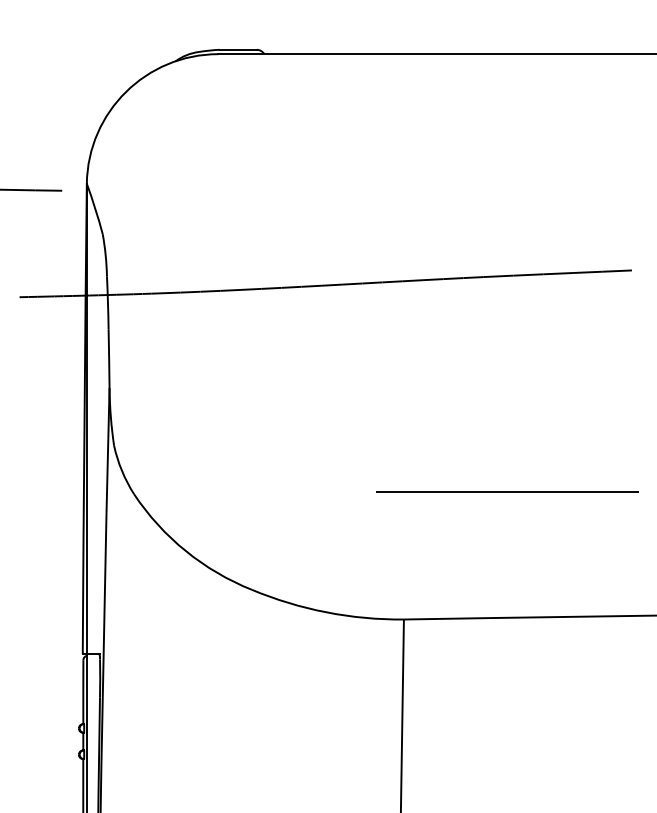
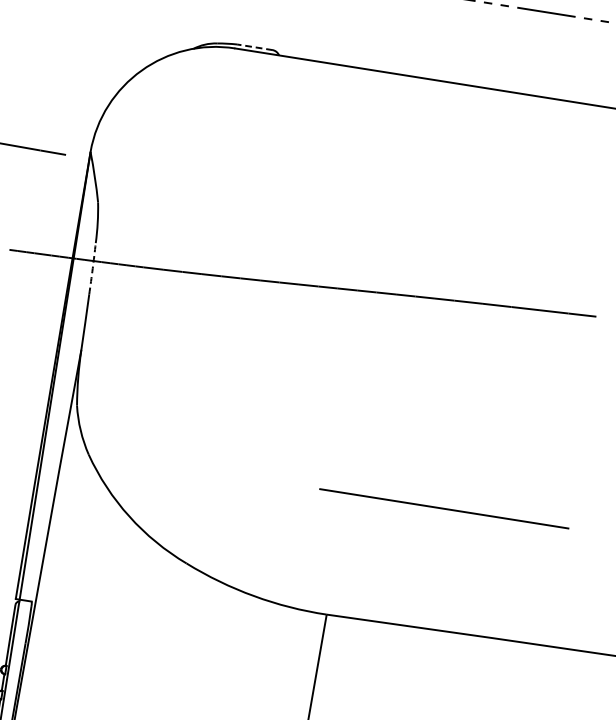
line: (238, 49) -> (255, 47), solid -> dashed
arc: (108, 303) -> (93, 269), solid -> dashed

